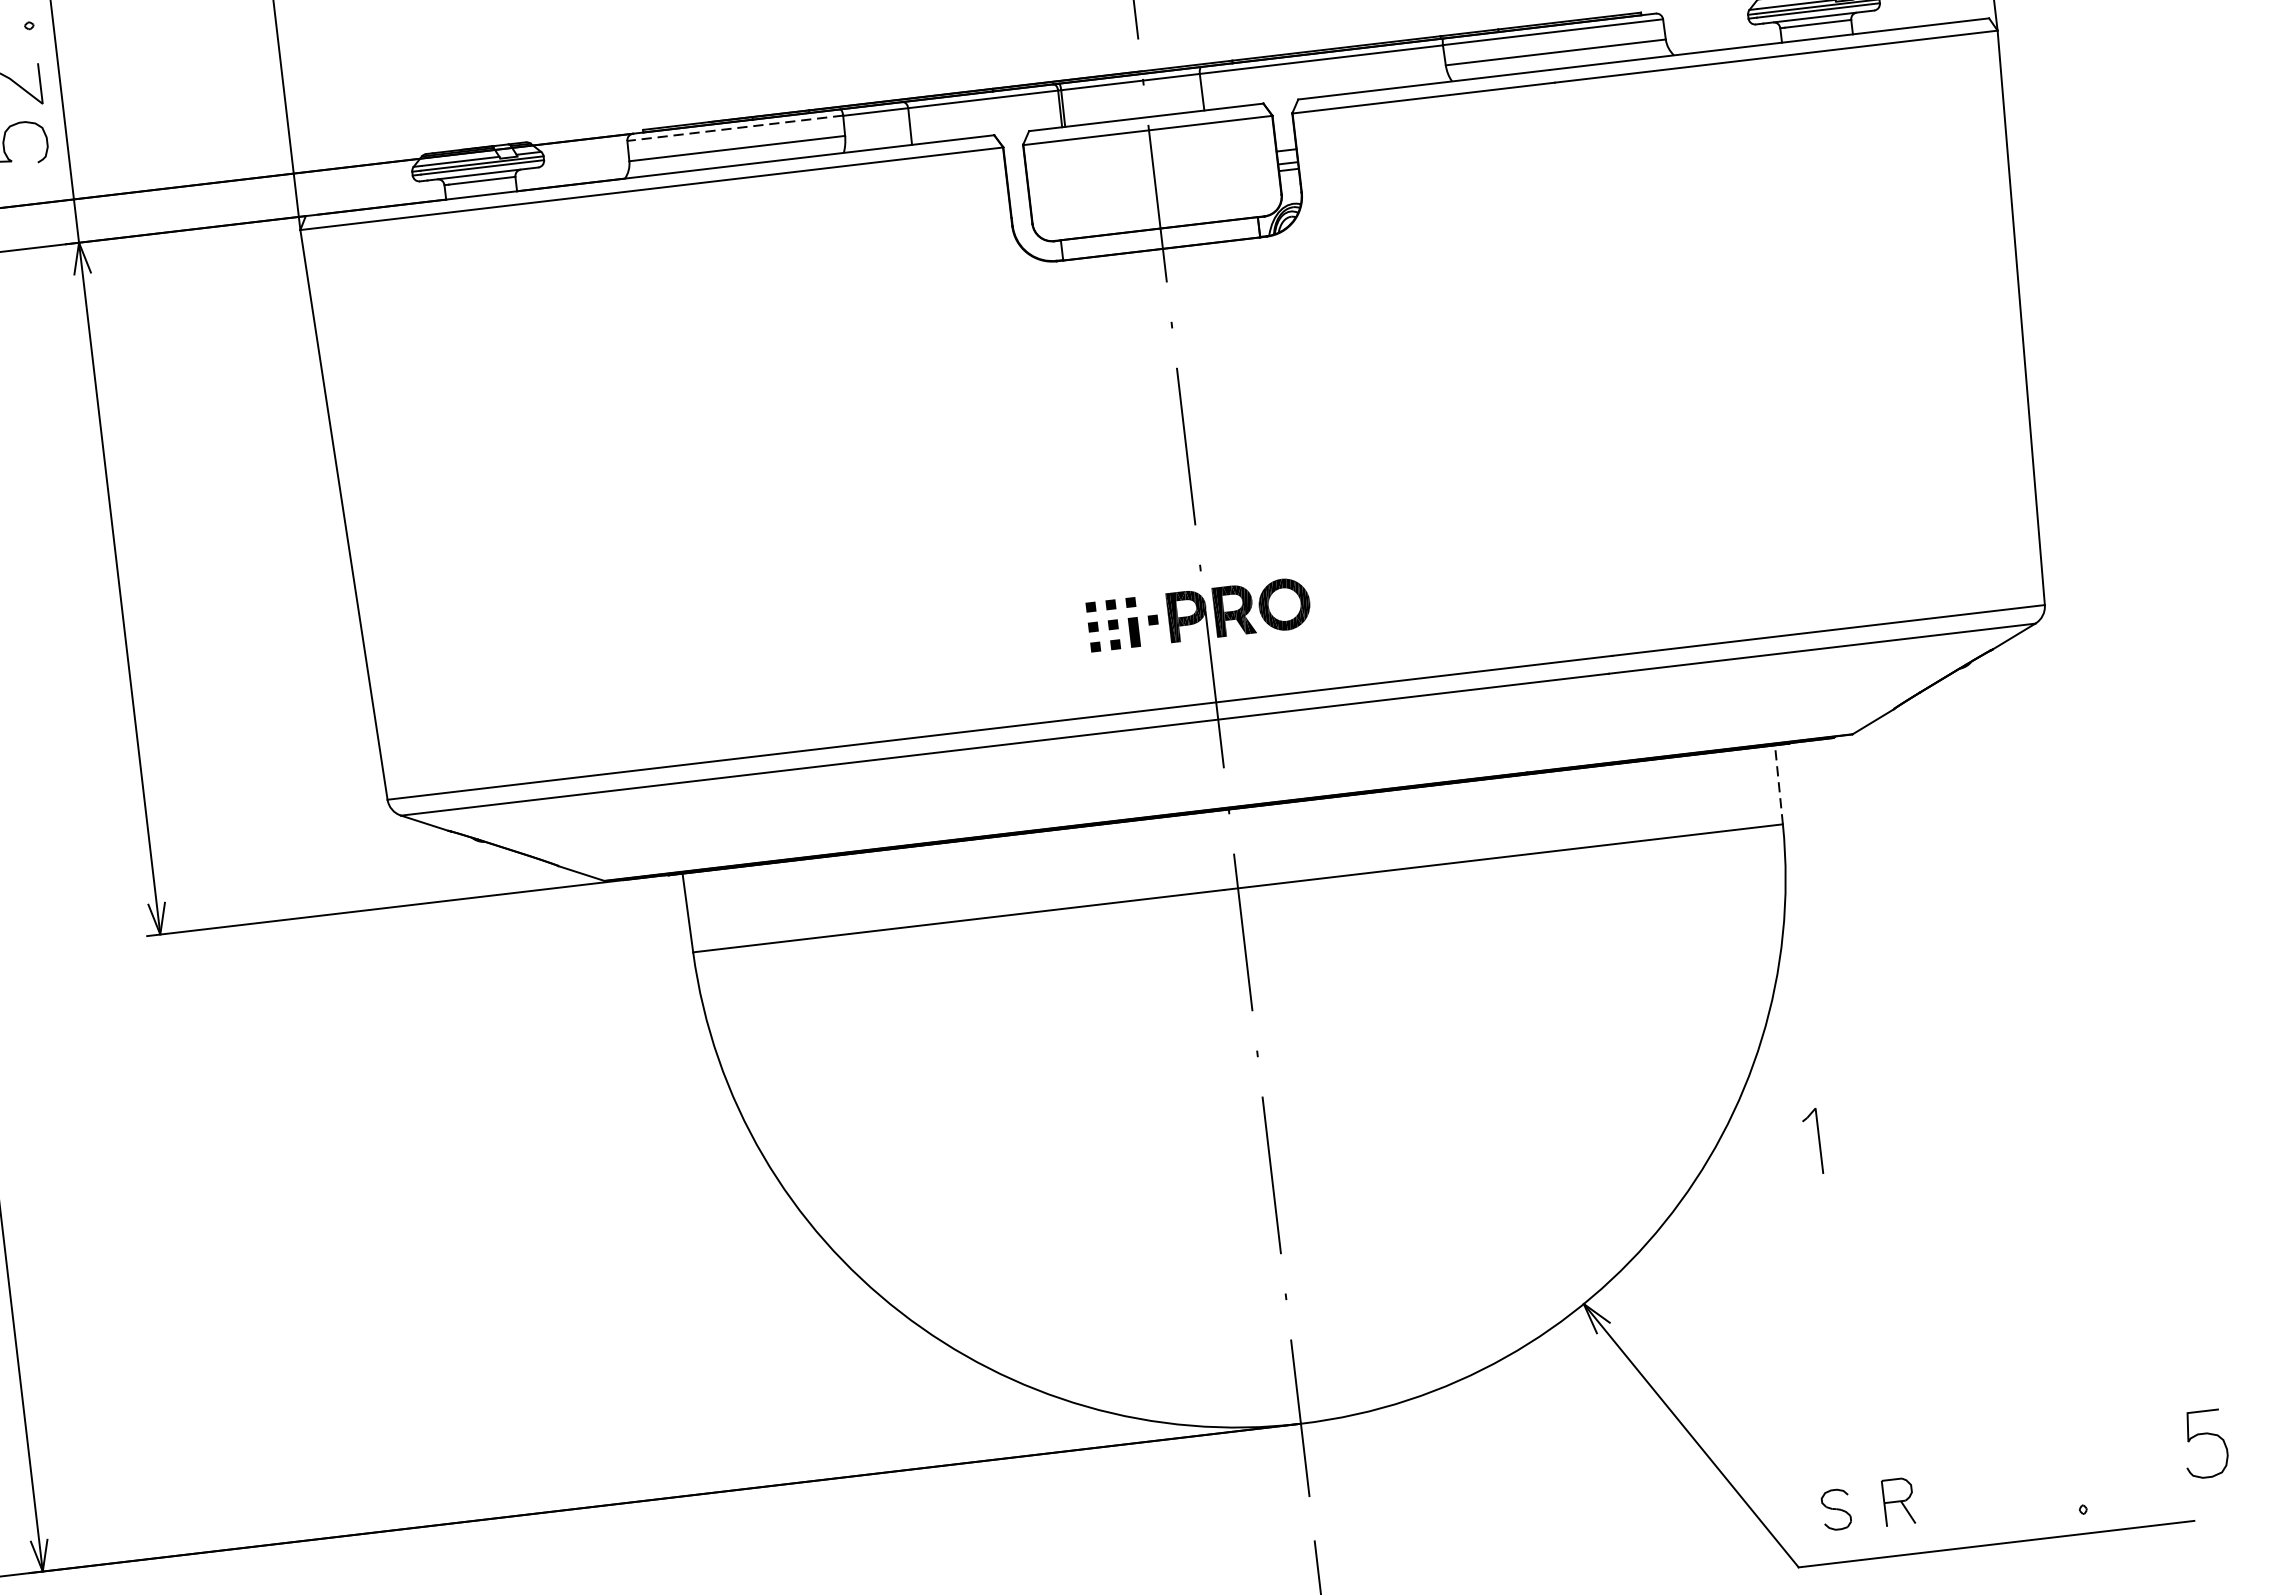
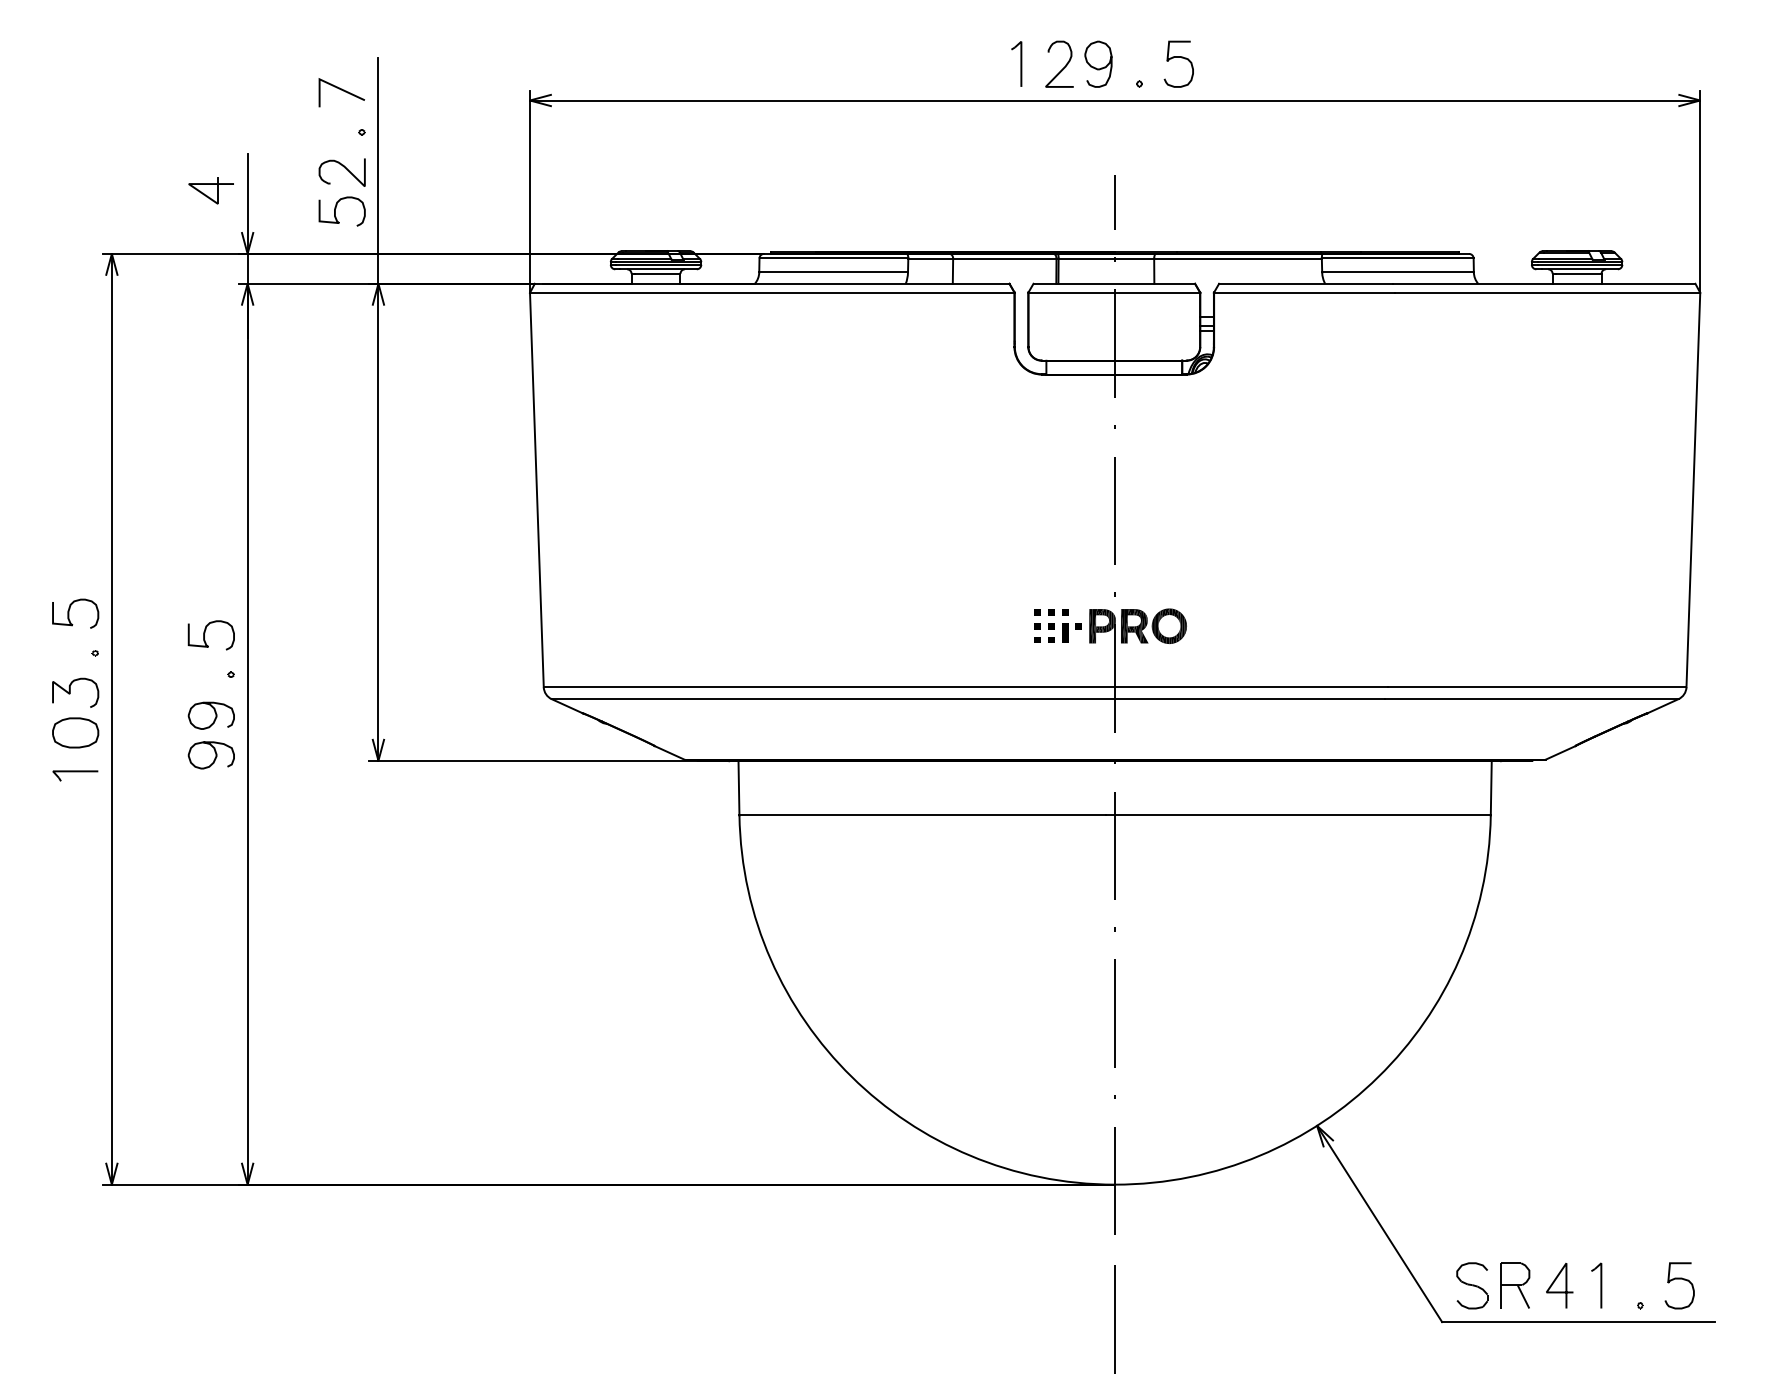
line: (734, 128) -> (833, 258), dashed -> solid
line: (1779, 783) -> (1491, 787), dashed -> solid
part: (1812, 1141) -> (1596, 1285), moved
curve: (2204, 1435) -> (1679, 1279), moved
line: (1956, 1489) -> (1555, 1281), added
part: (1898, 1501) -> (1515, 1285), size x1.43
part: (1836, 1509) -> (1472, 1285), size x1.67

